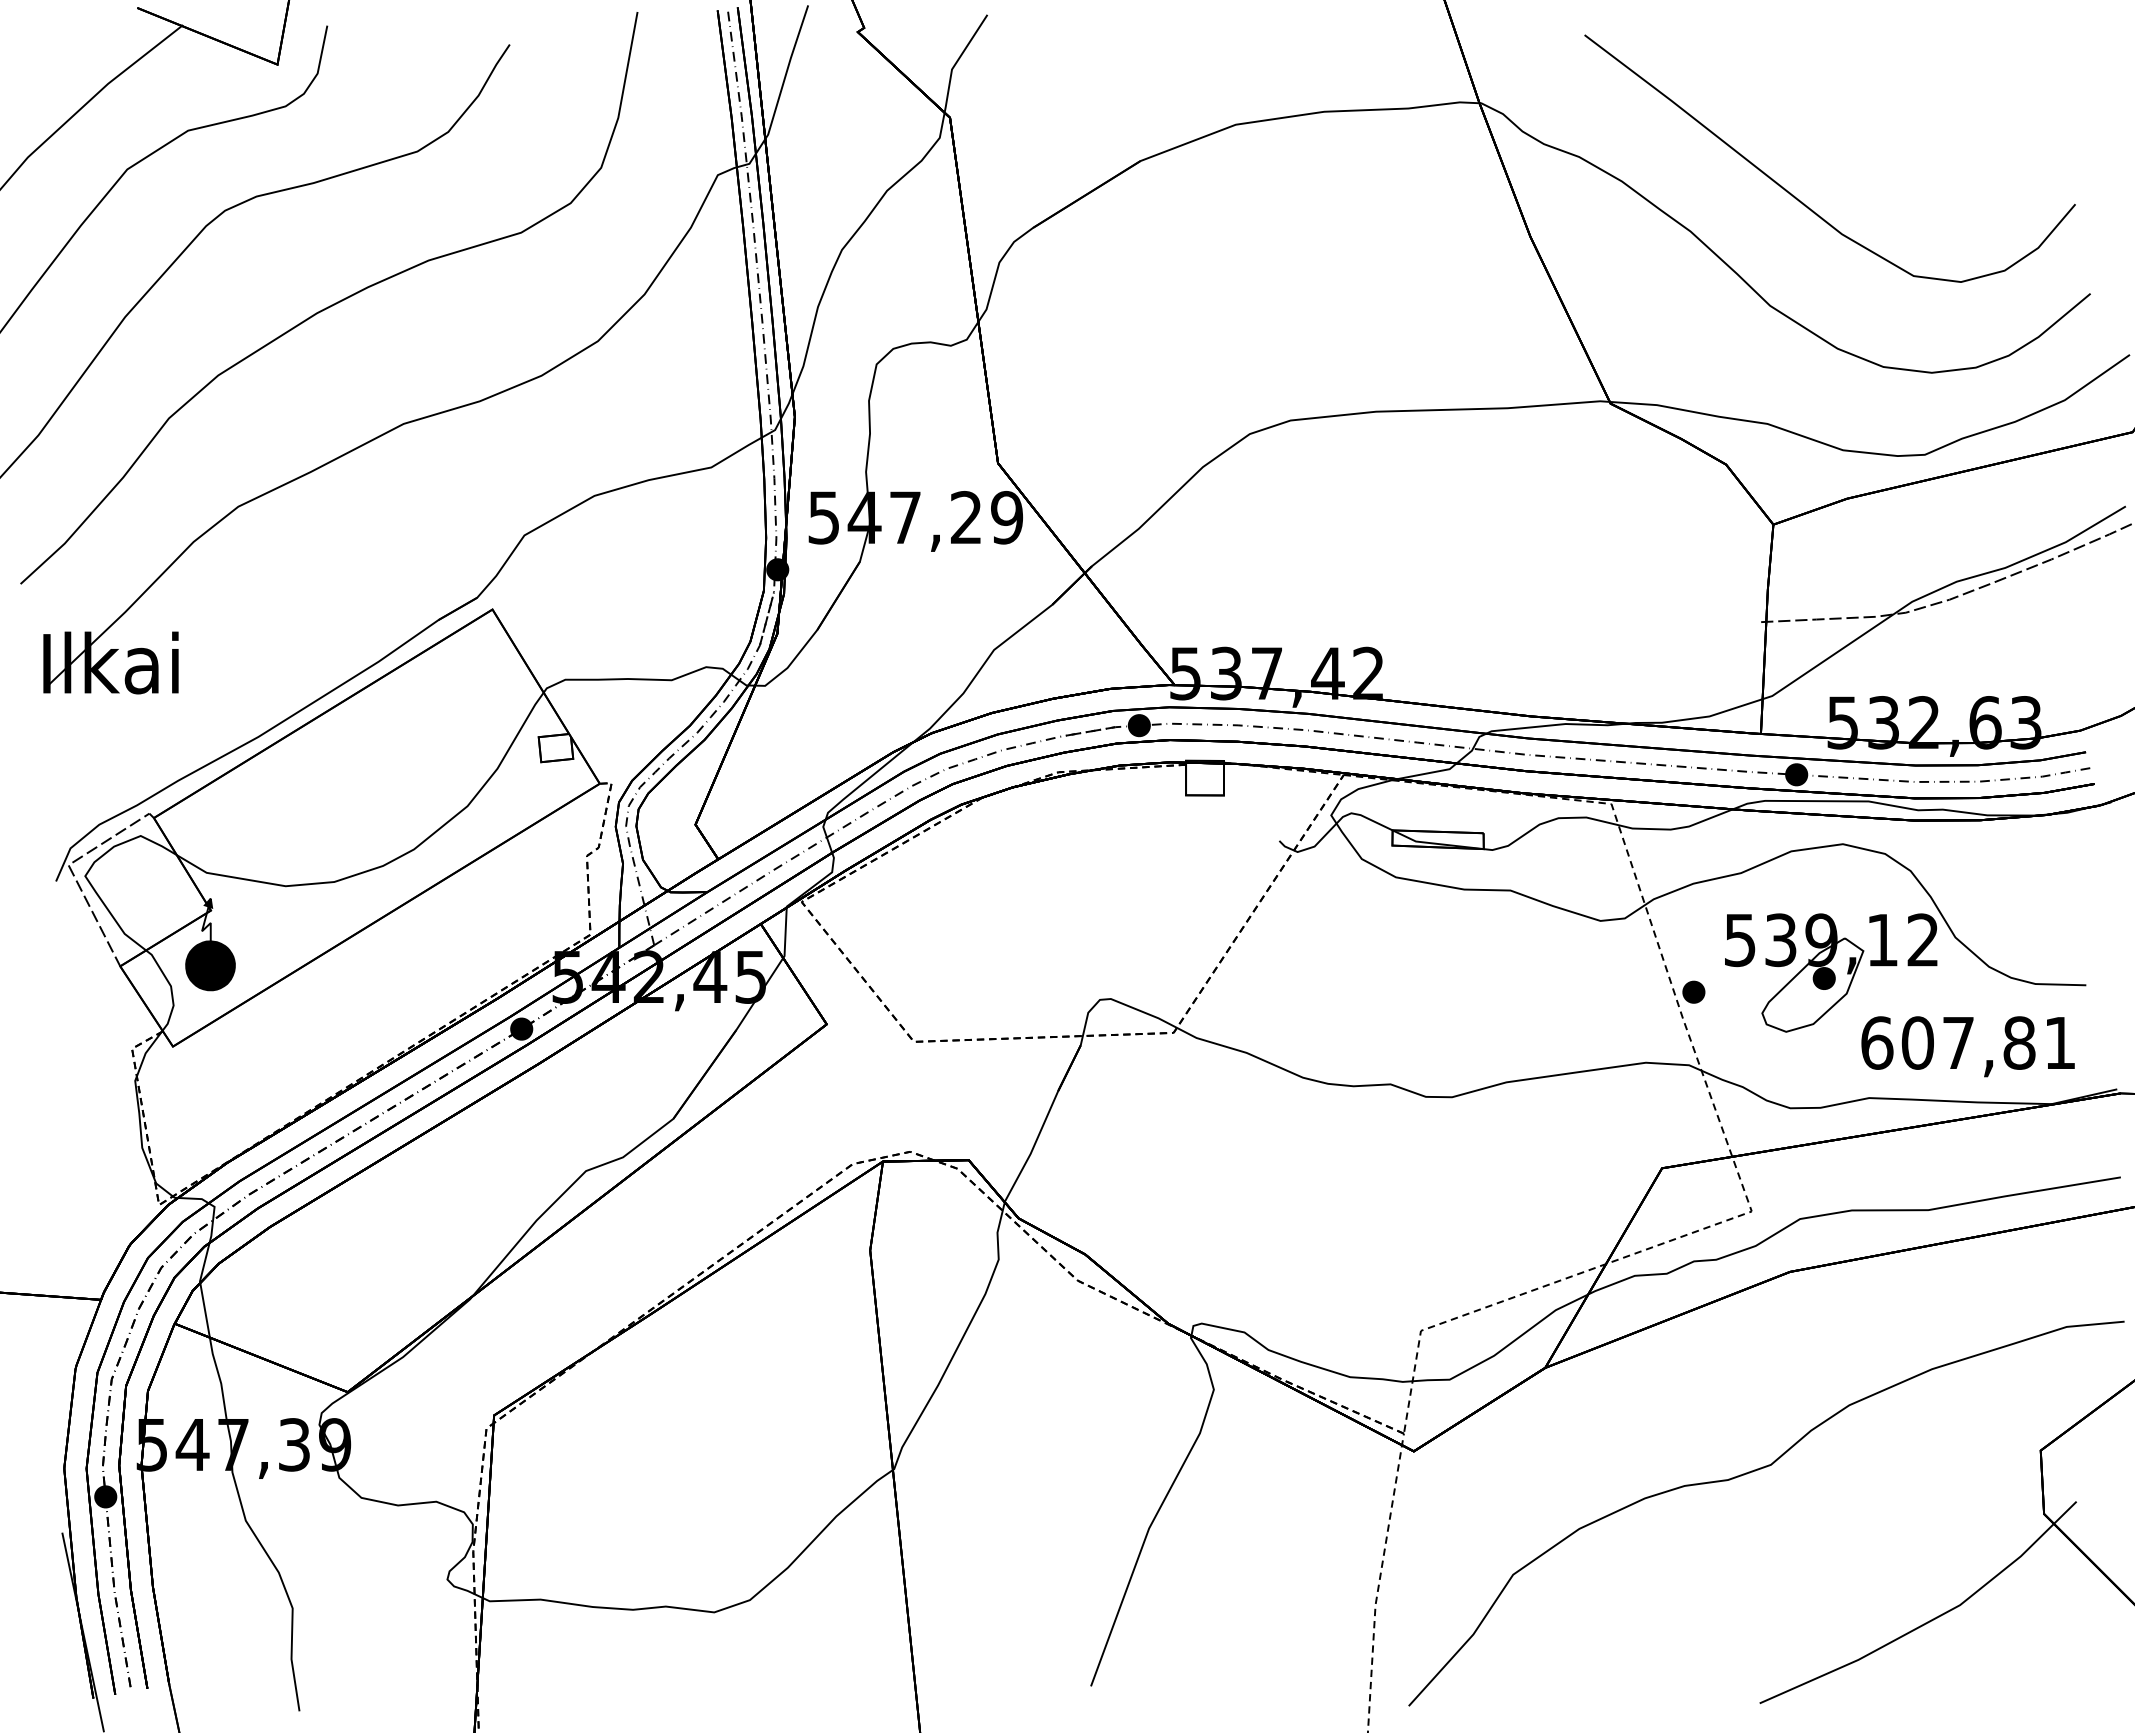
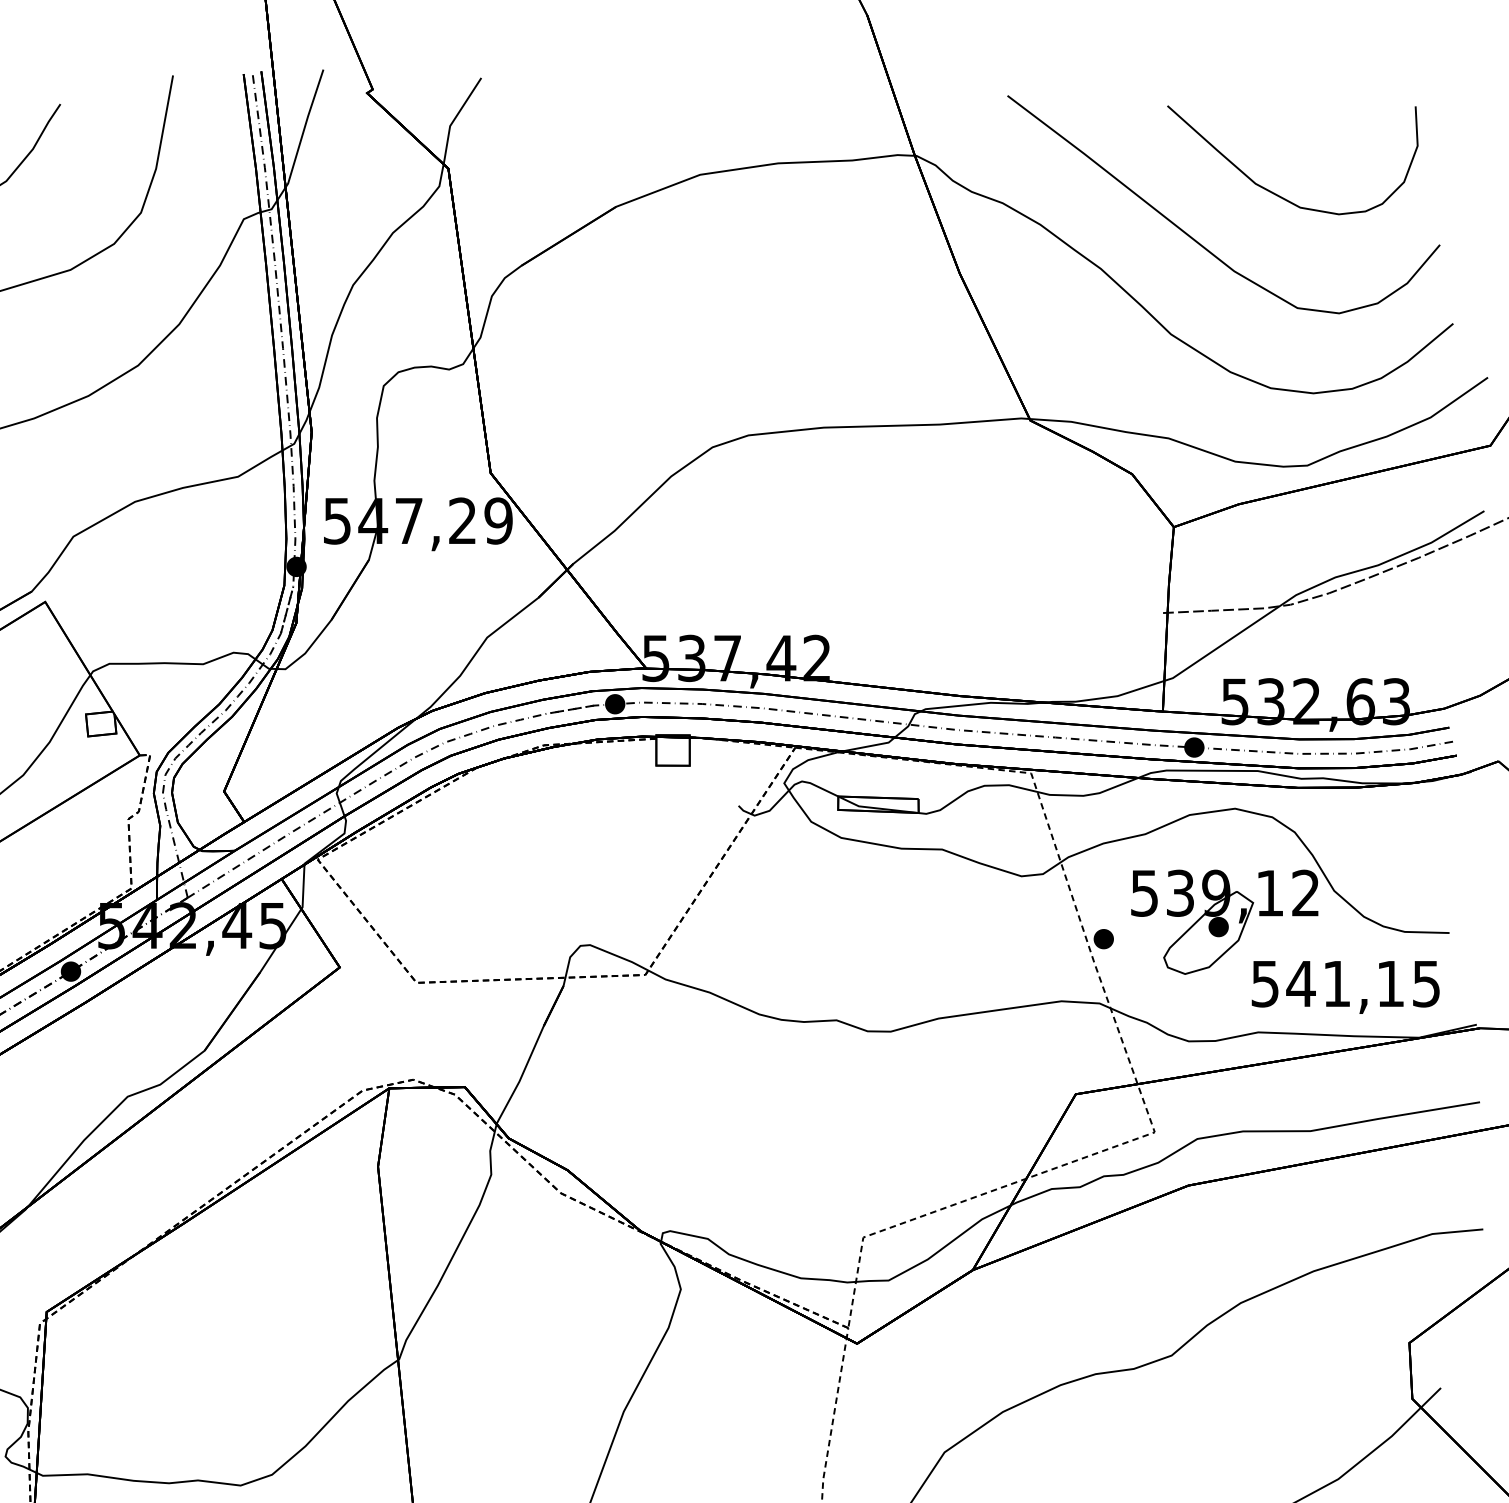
curve: (1888, 145) -> (1275, 193), added
text: (1968, 1042) -> (1345, 983), 607,81 -> 541,15

